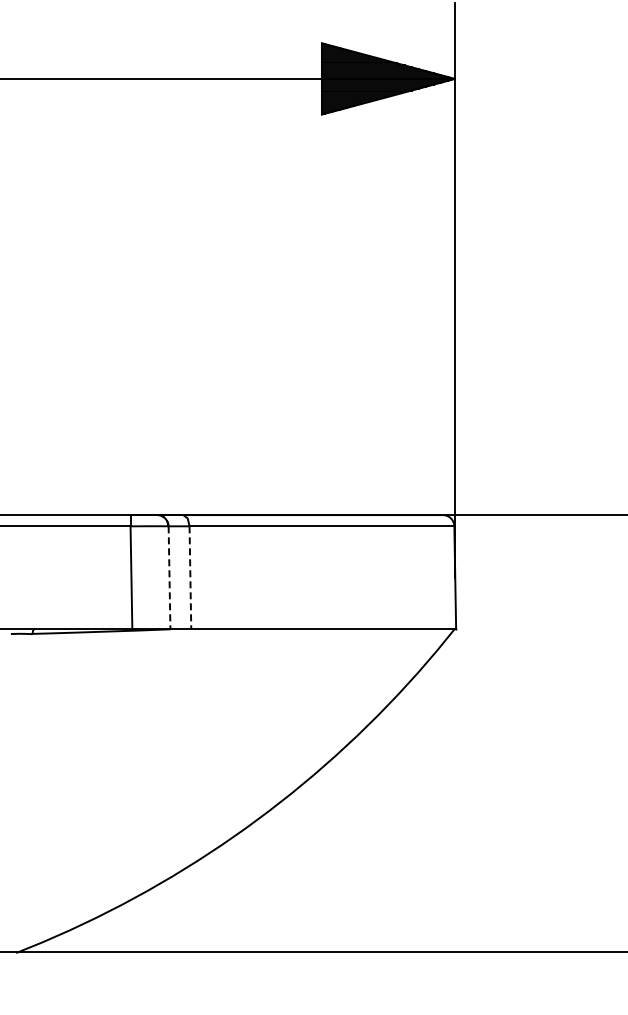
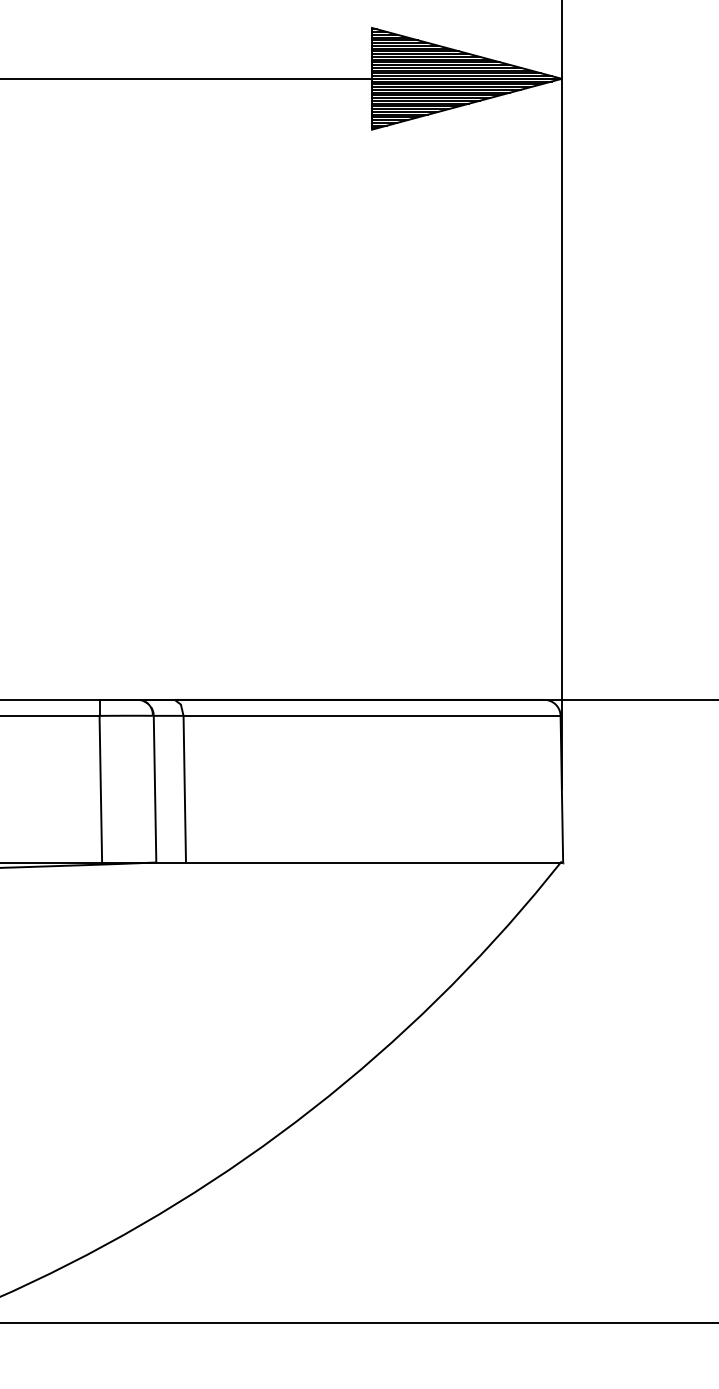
line: (169, 577) -> (154, 788), dashed -> solid
line: (190, 577) -> (184, 788), dashed -> solid

